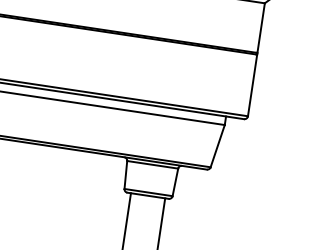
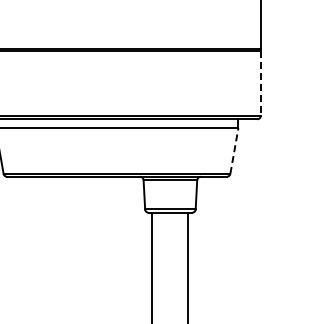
line: (252, 85) -> (260, 83), solid -> dashed
line: (217, 145) -> (234, 150), solid -> dashed

